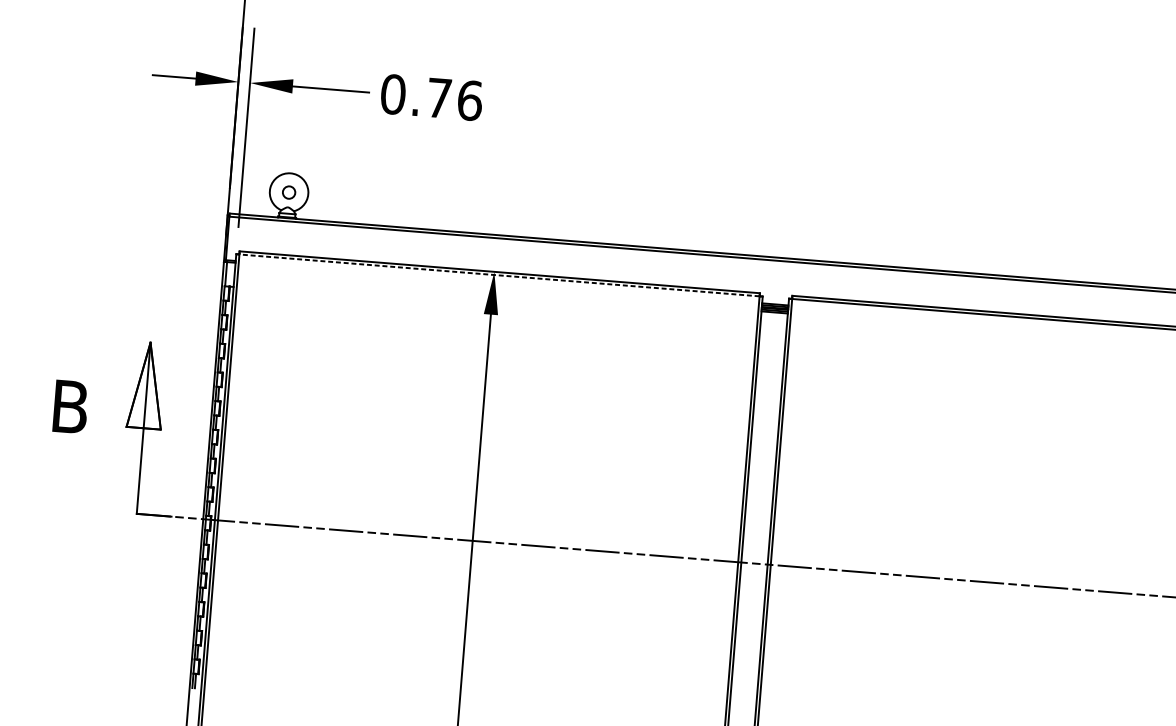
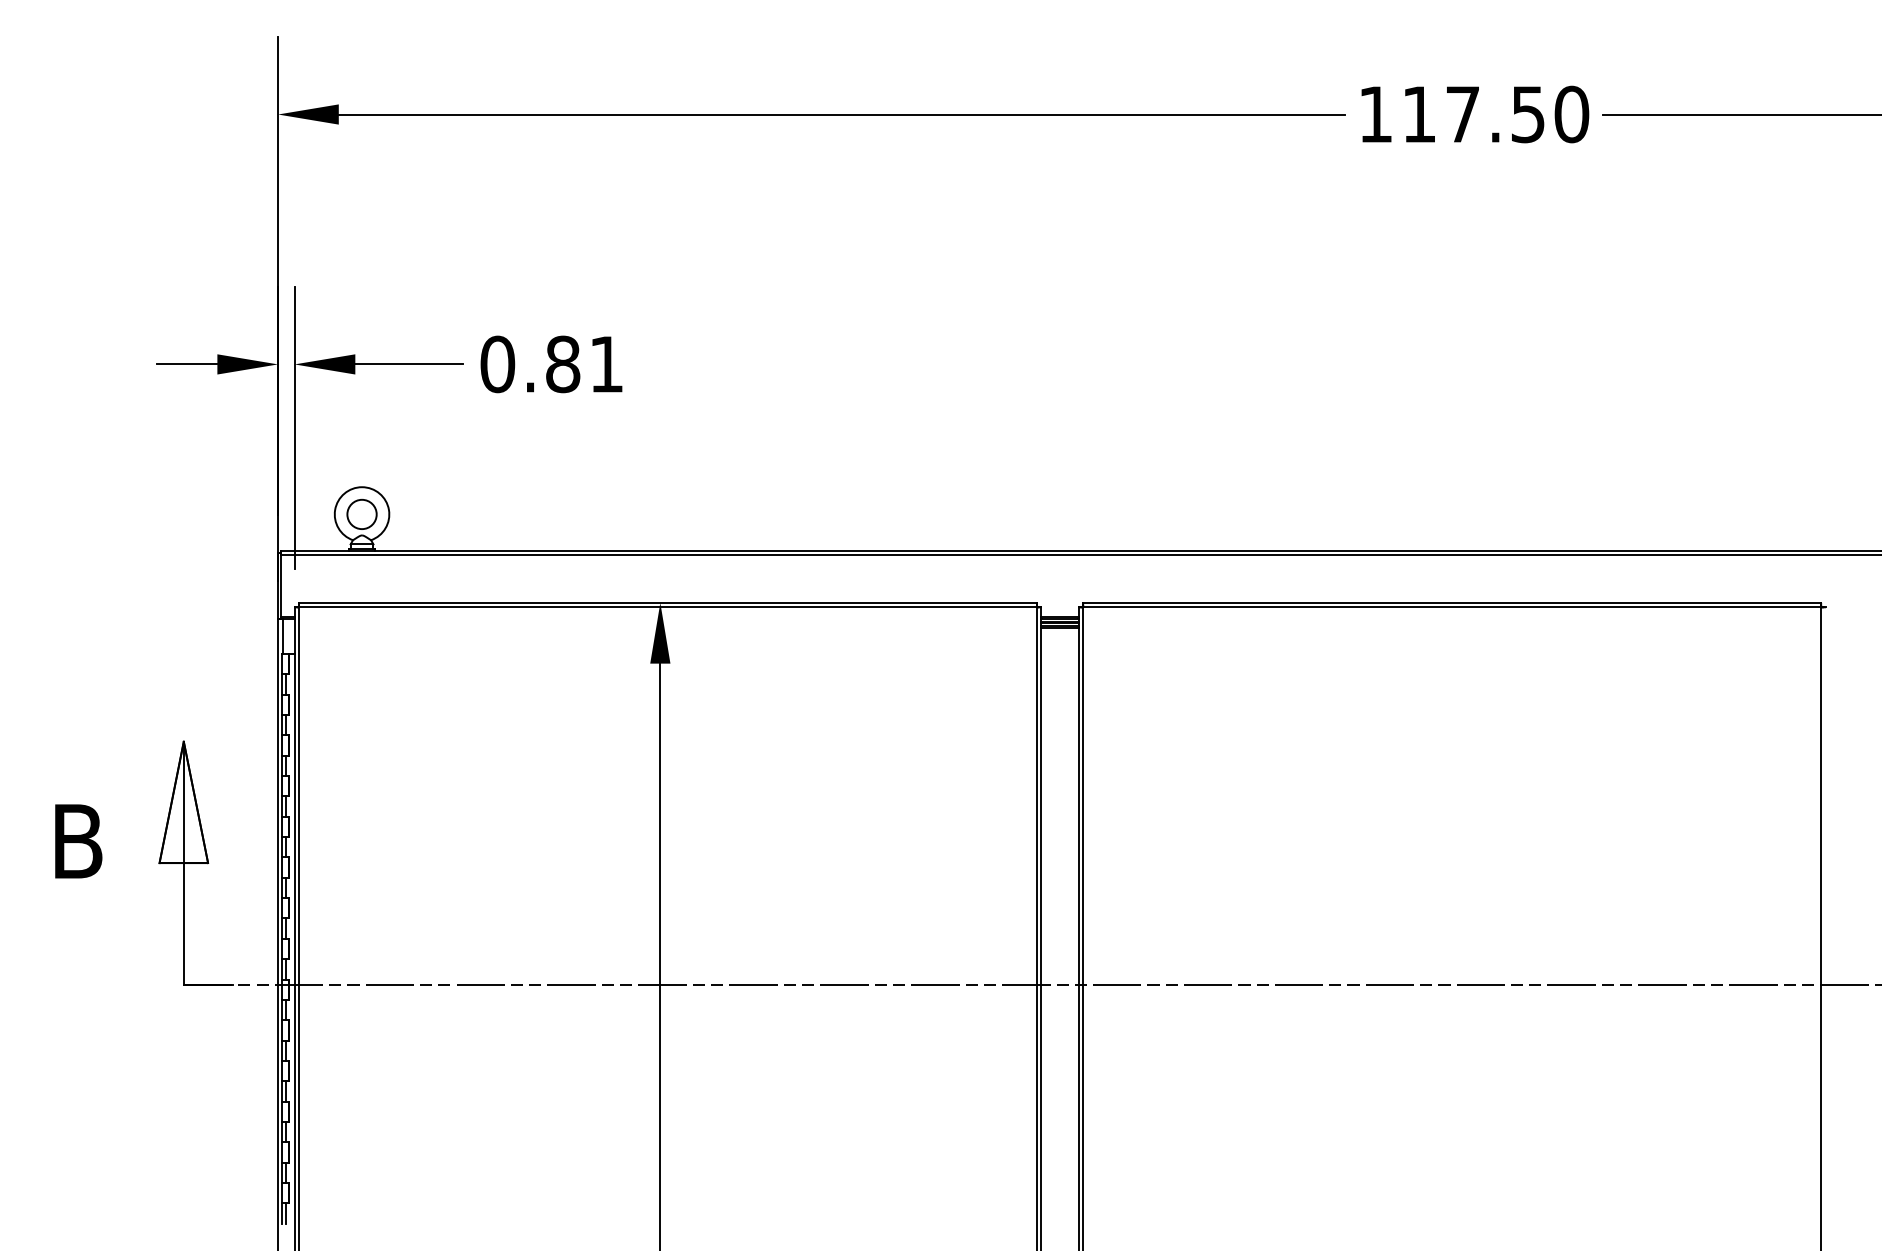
text: (455, 99) -> (585, 364), 0.76 -> 0.81
circle: (288, 192) -> (361, 514), size x1.67
line: (499, 275) -> (668, 607), dashed -> solid

